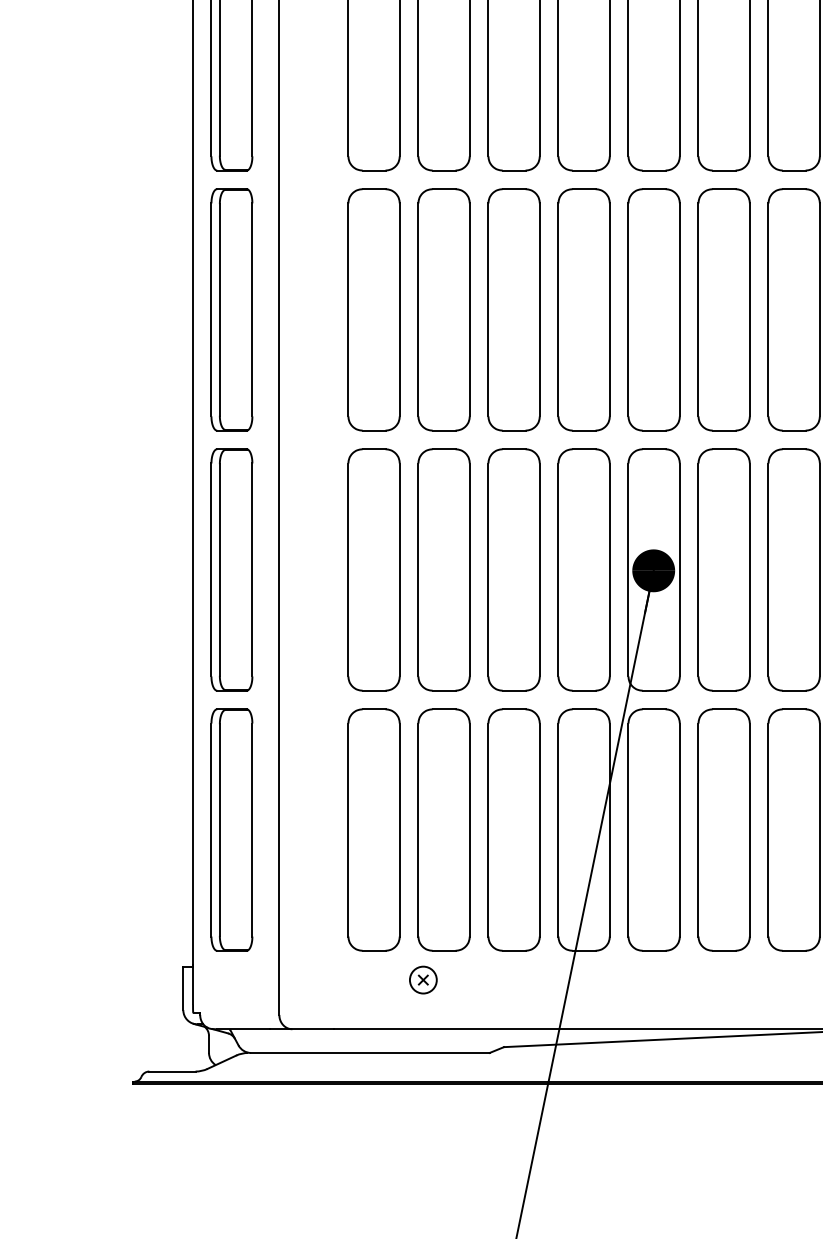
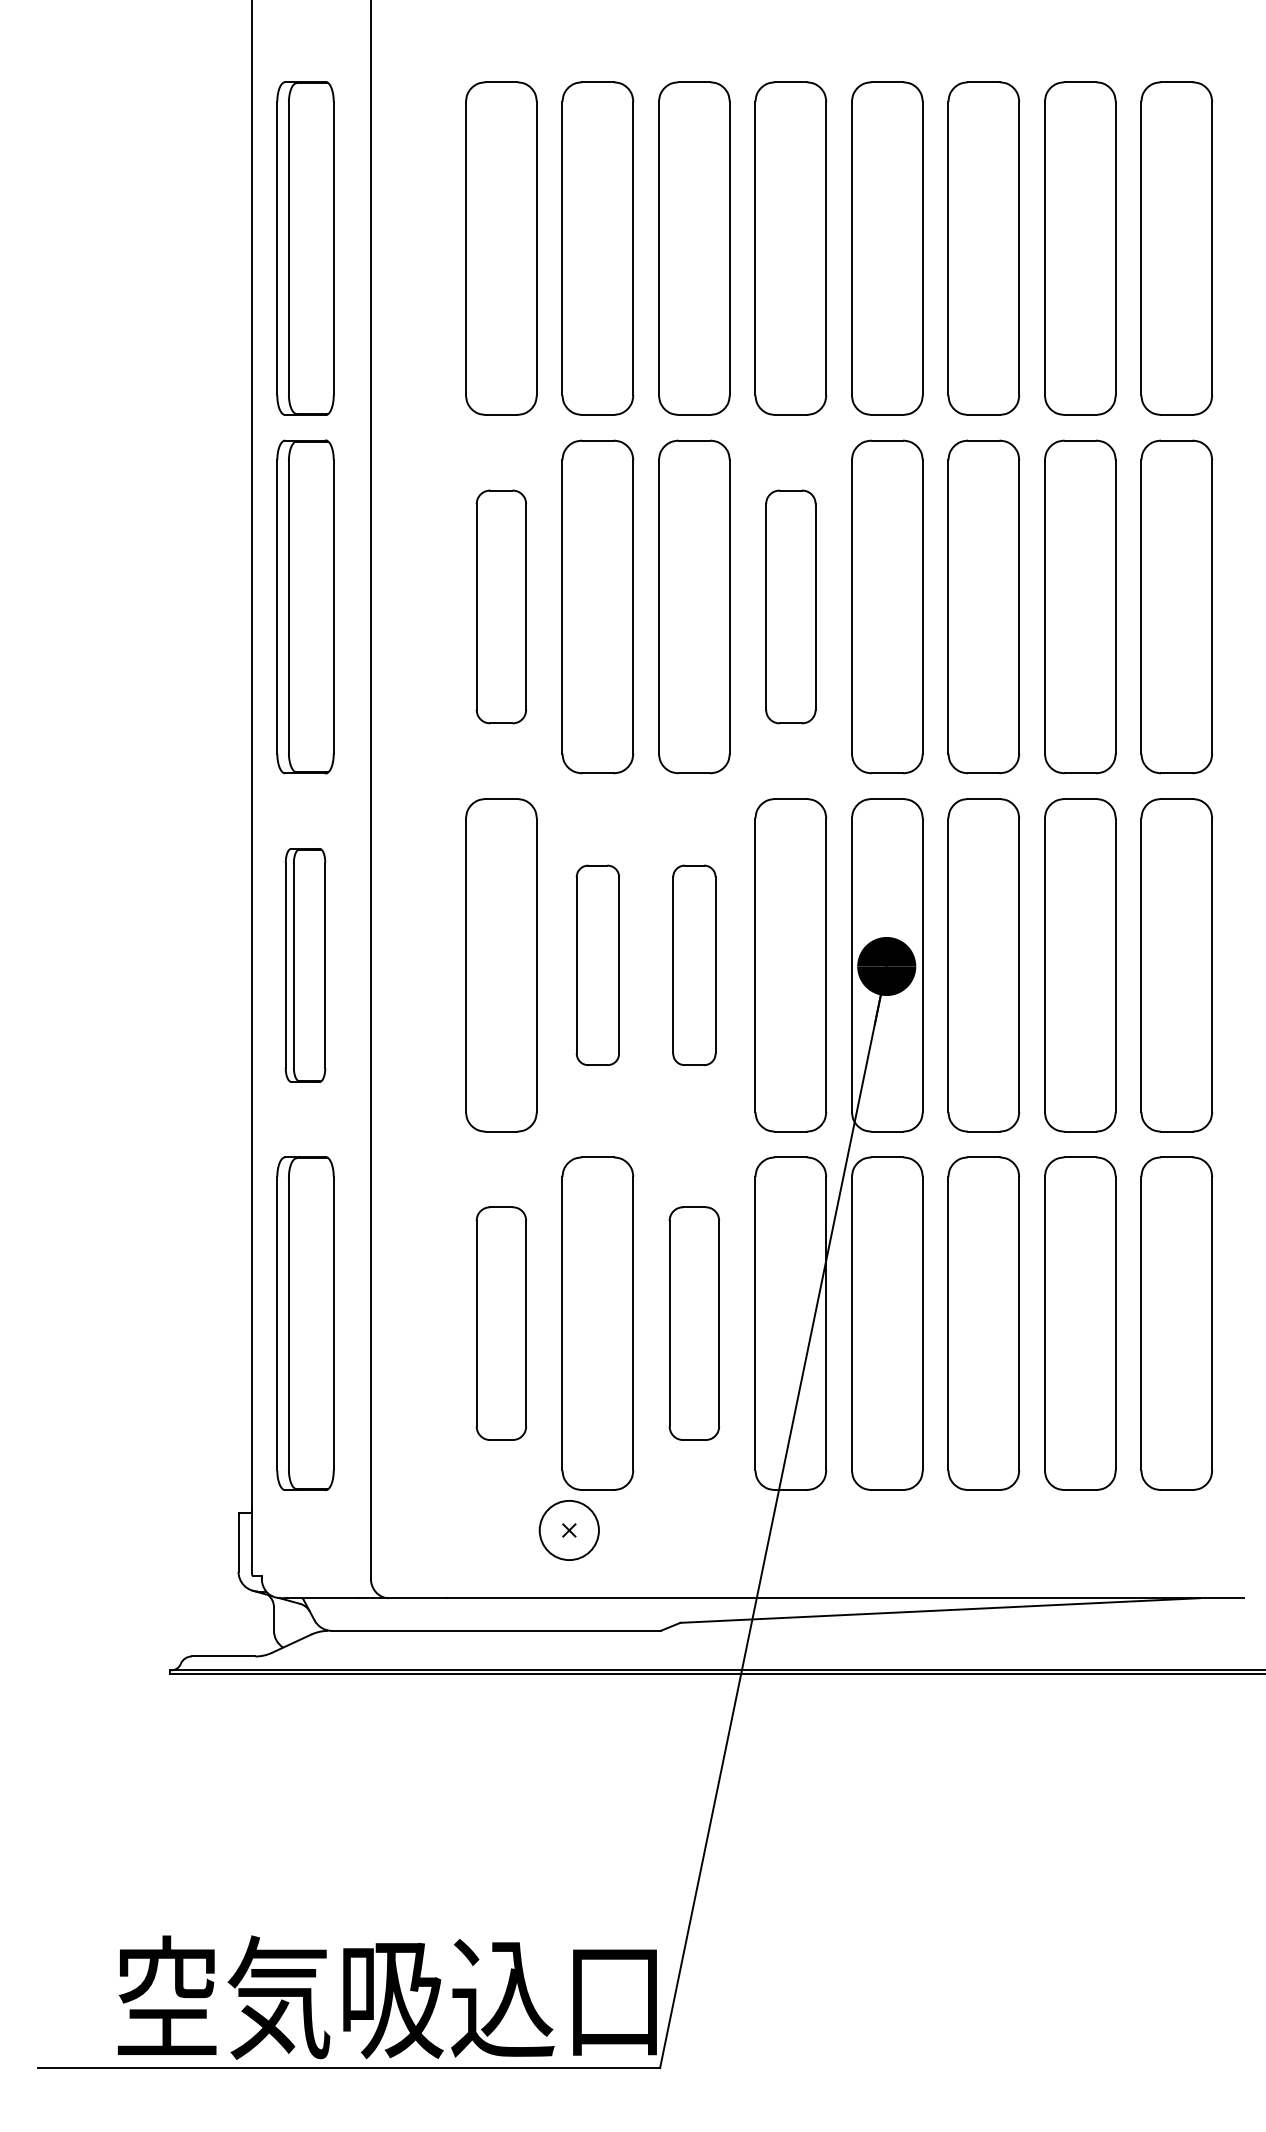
part: (374, 309) -> (501, 606), size x0.7
part: (583, 309) -> (790, 606), size x0.7
part: (231, 570) -> (305, 965), size x0.7
part: (443, 570) -> (597, 965), size x0.6
part: (514, 570) -> (694, 965), size x0.6
part: (374, 829) -> (501, 1323), size x0.7
part: (514, 829) -> (694, 1323), size x0.7
circle: (422, 979) -> (568, 1529), size x1.6

